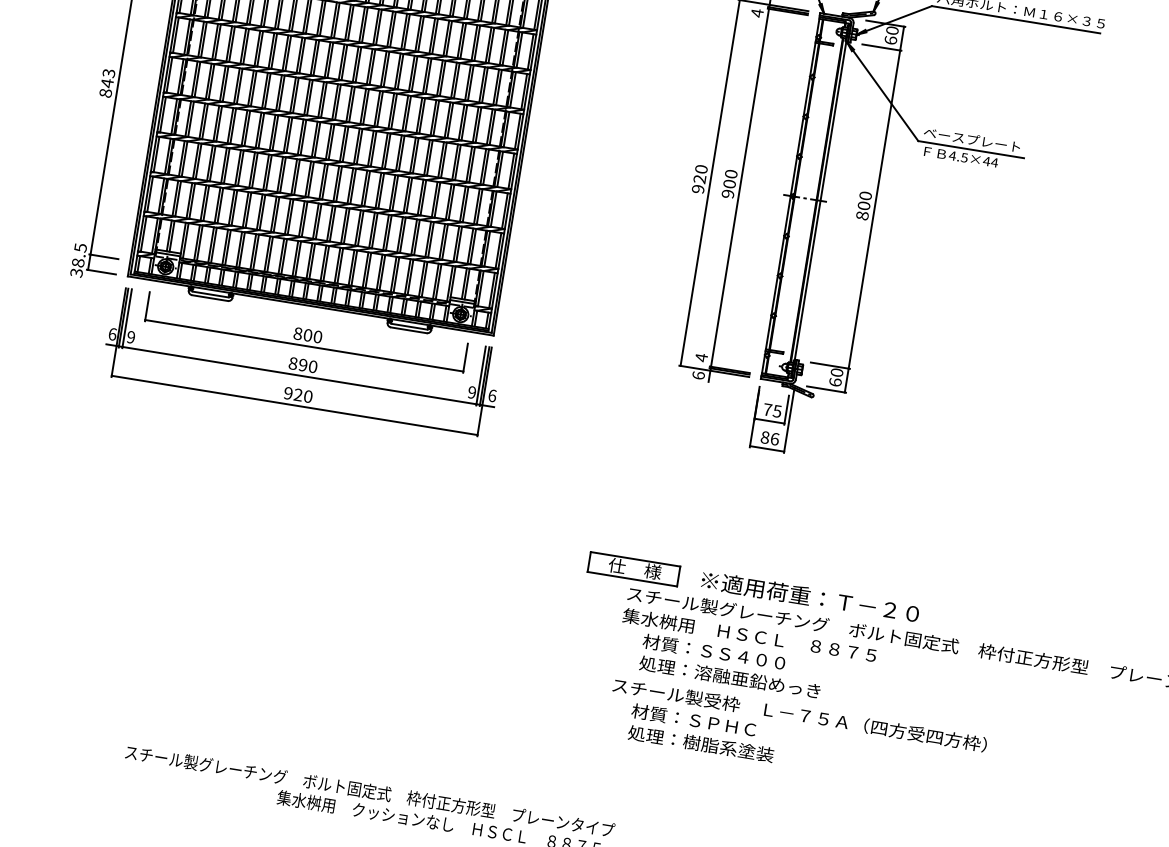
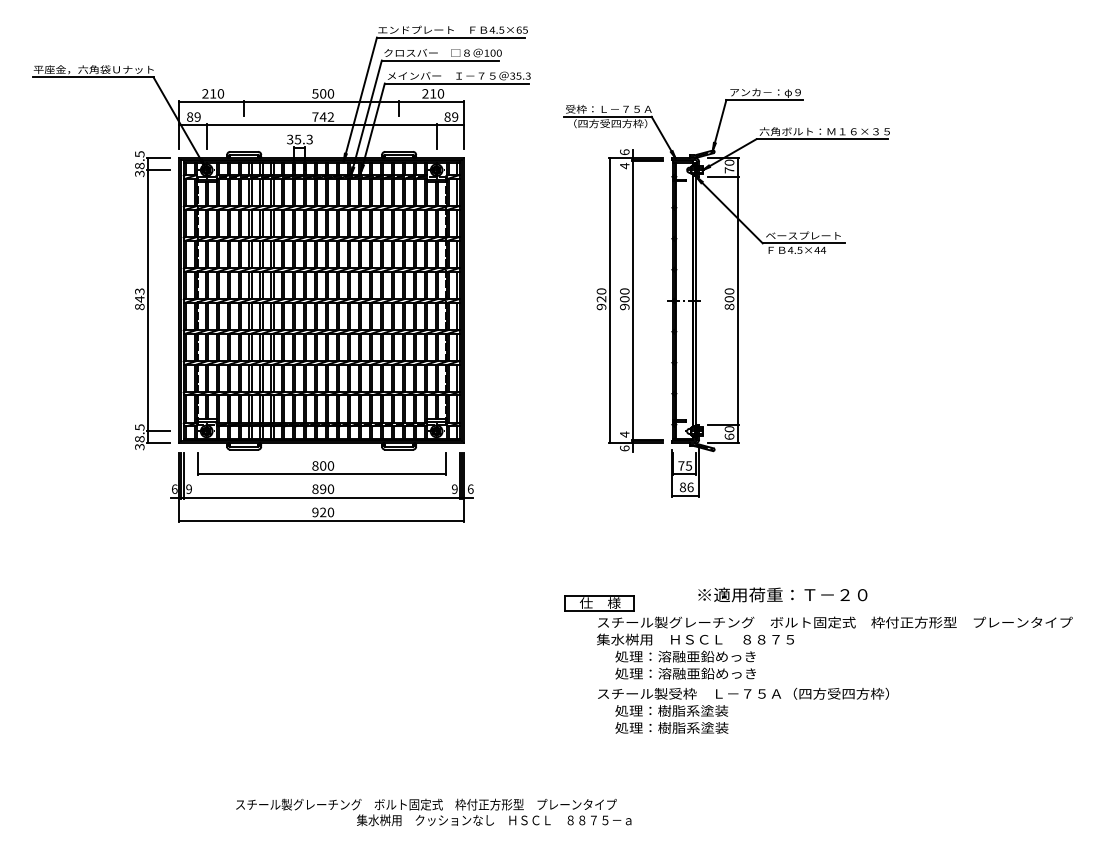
text: (890, 40) -> (729, 170), 60 -> 70
text: (809, 596) -> (782, 594), moved
text: (733, 655) -> (685, 656), 材質：ＳＳ４００ -> 処理：溶融亜鉛めっき
text: (704, 721) -> (671, 710), 材質：ＳＰＨＣ -> 処理：樹脂系塗装

